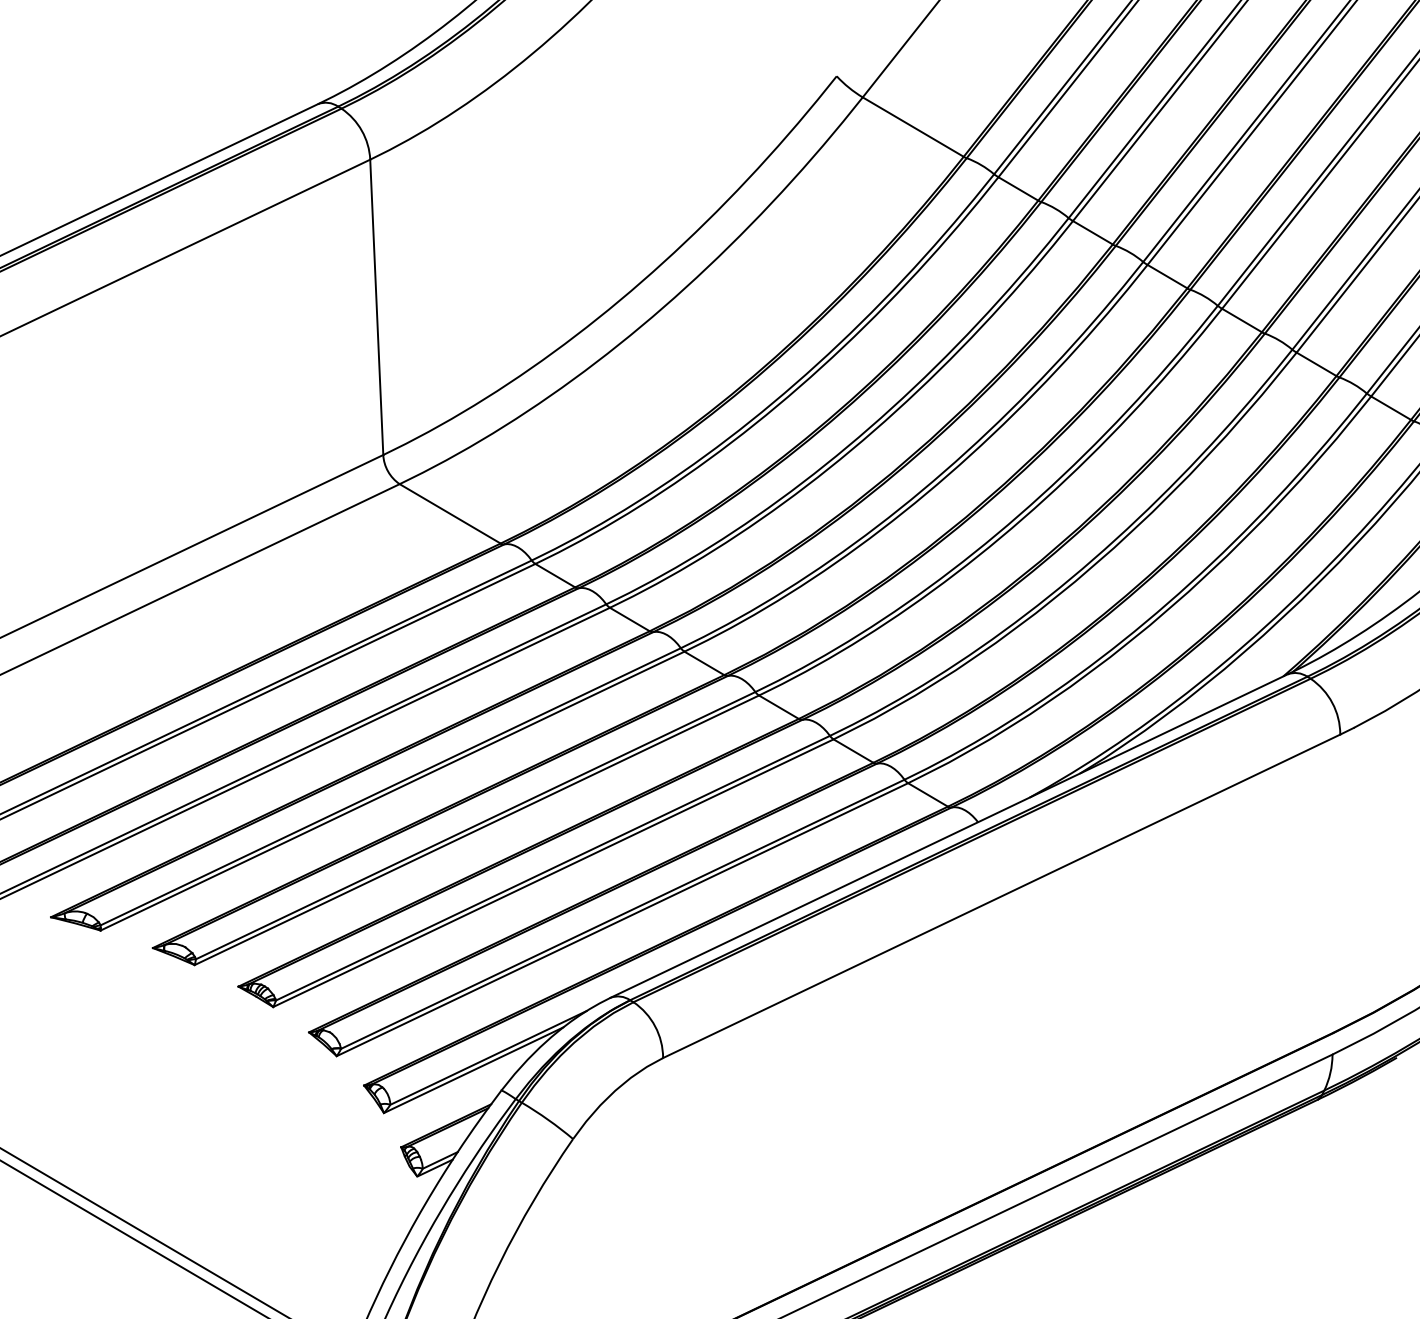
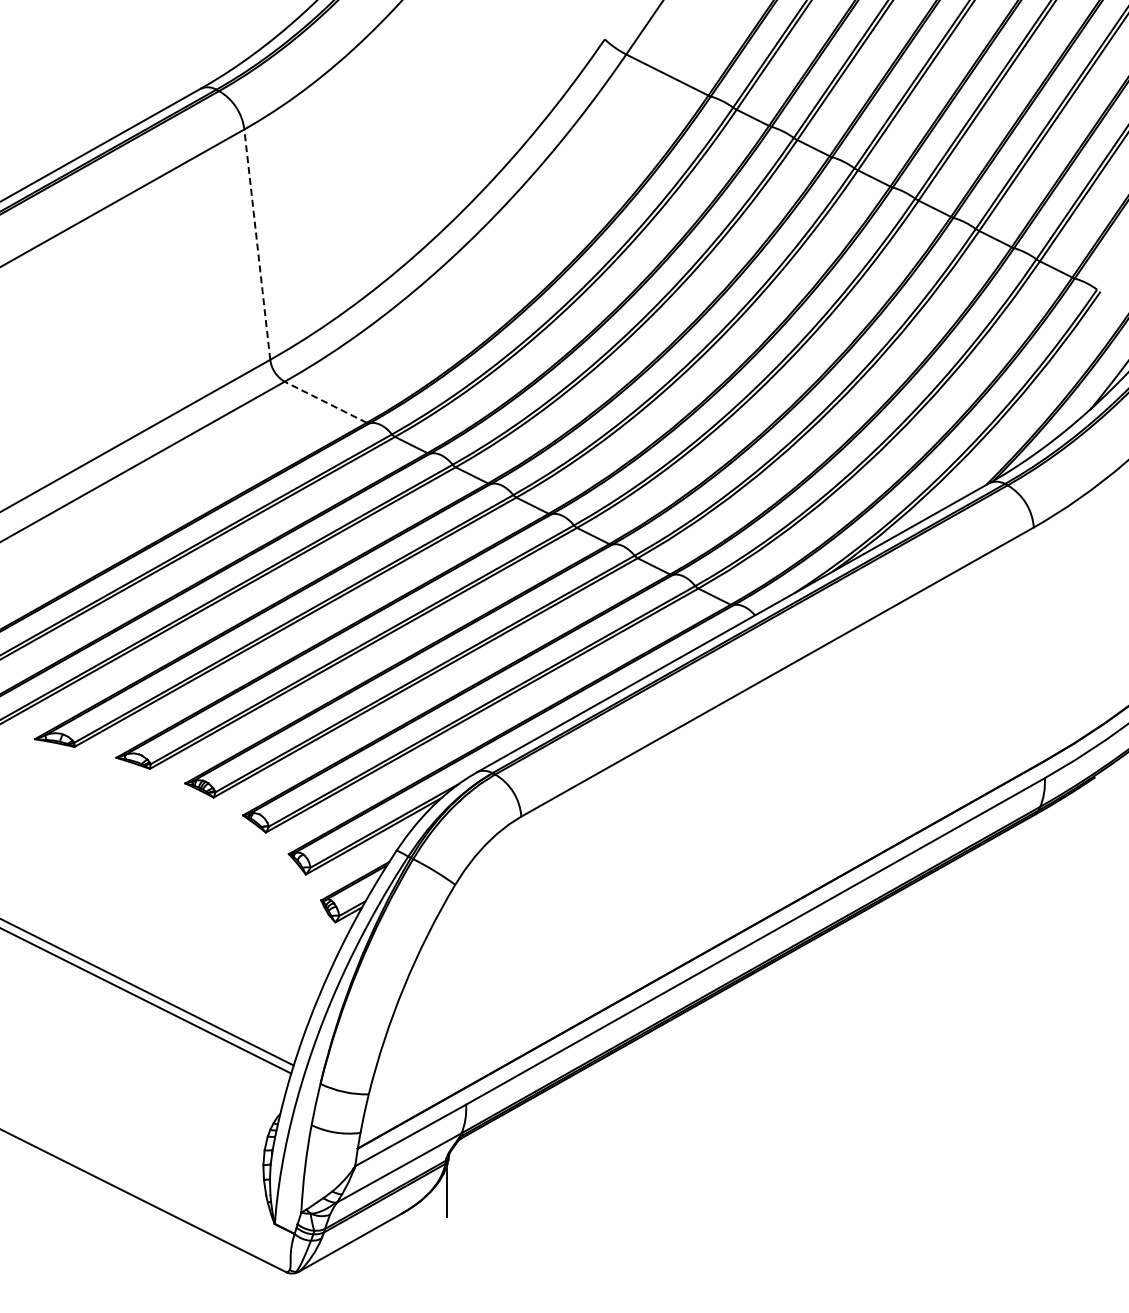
line: (377, 307) -> (257, 244), solid -> dashed
line: (449, 514) -> (325, 402), solid -> dashed

